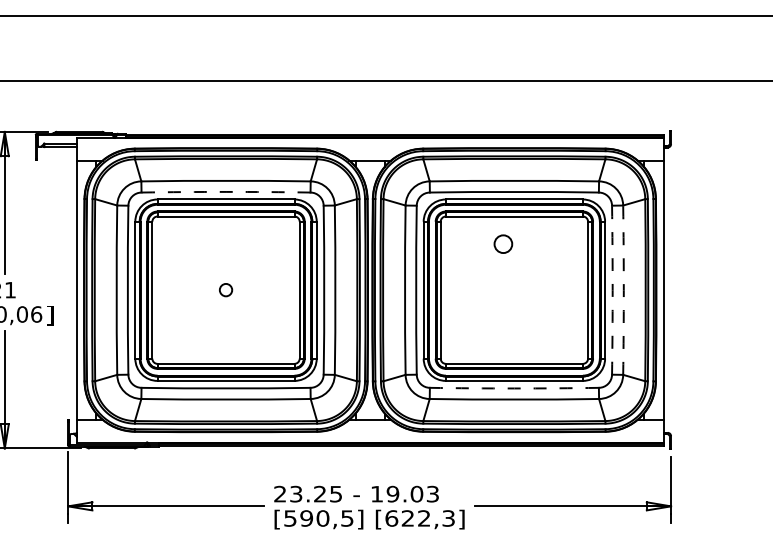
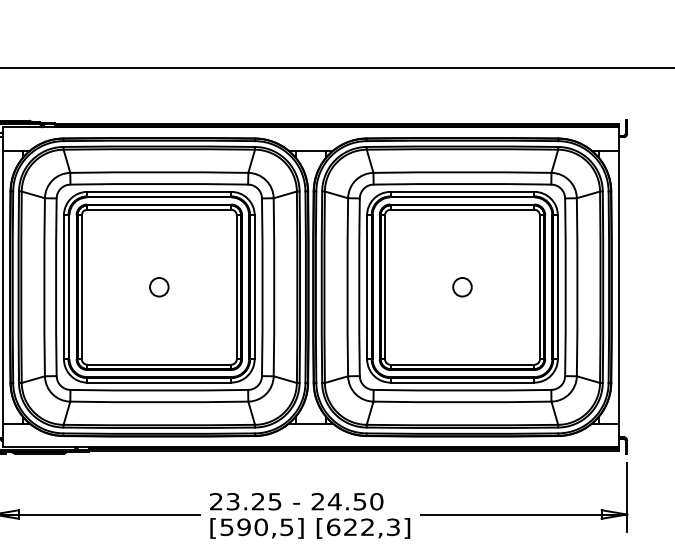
arc: (226, 191) -> (159, 183), dashed -> solid
circle: (503, 243) -> (462, 286), moved
circle: (225, 289) -> (158, 286), size x1.43
arc: (612, 290) -> (565, 287), dashed -> solid
arc: (623, 290) -> (577, 287), dashed -> solid
arc: (514, 388) -> (462, 390), dashed -> solid
text: (405, 493) -> (347, 500), 19.03 -> 24.50

